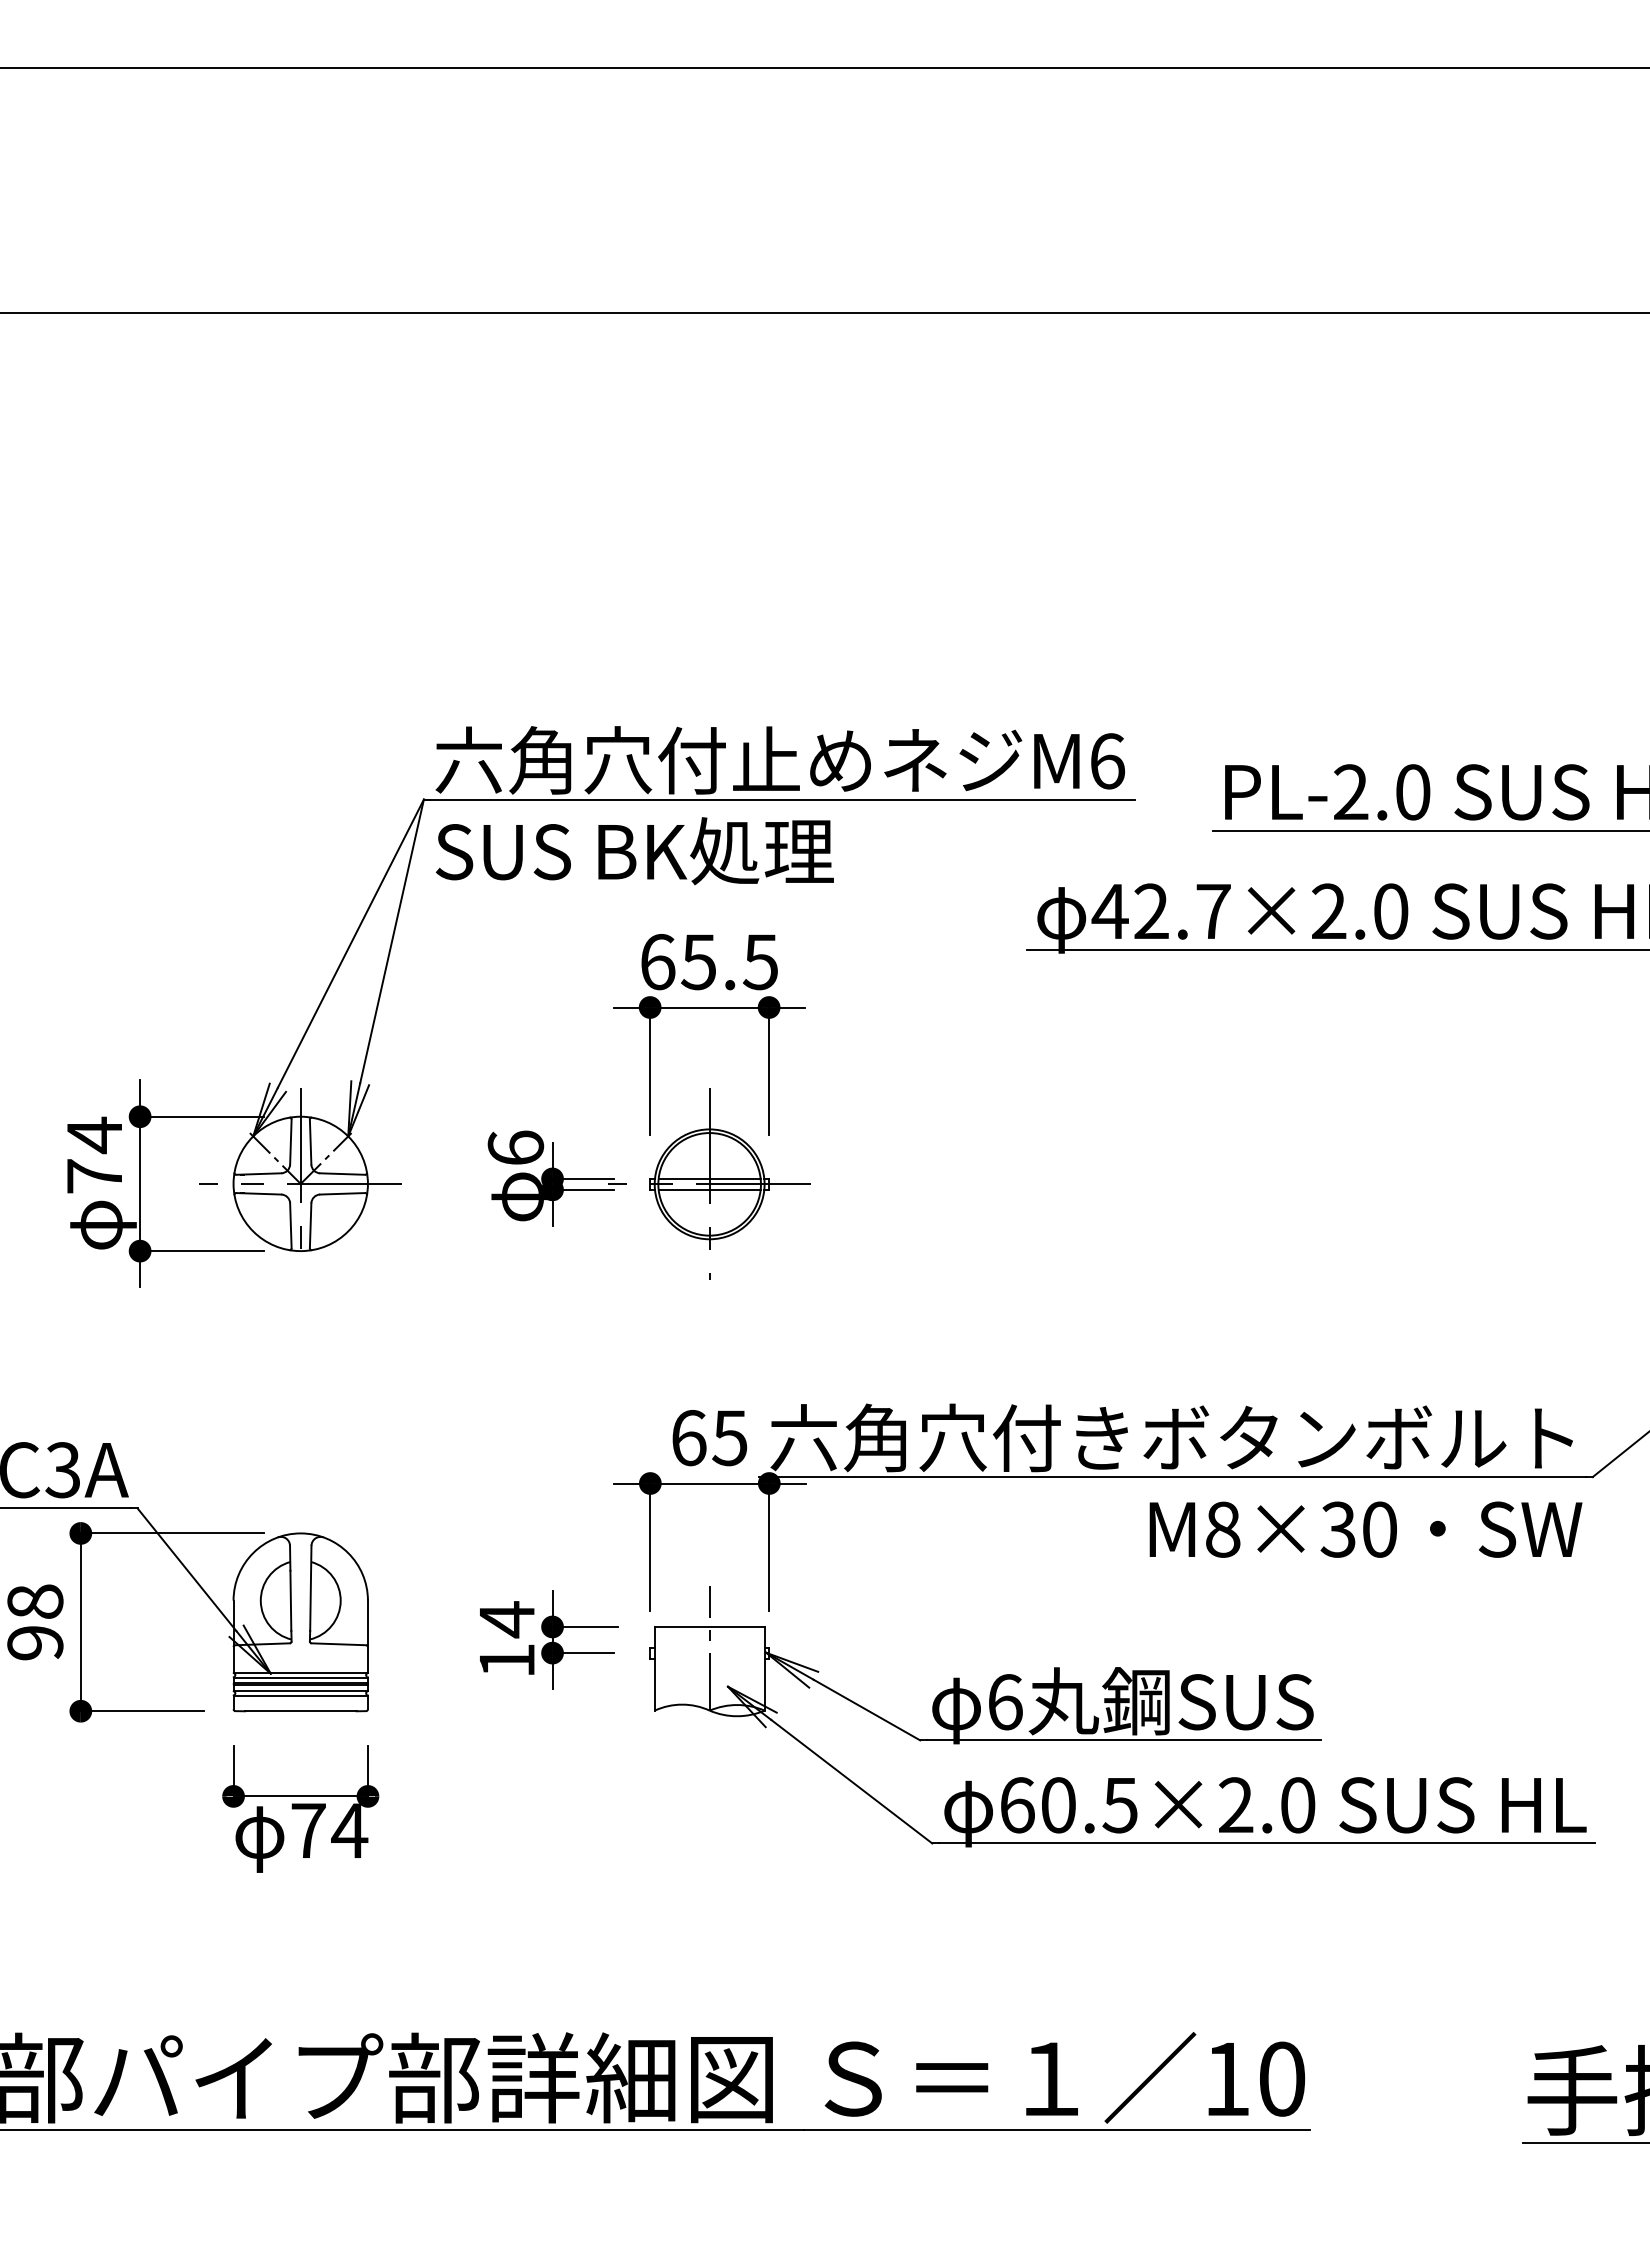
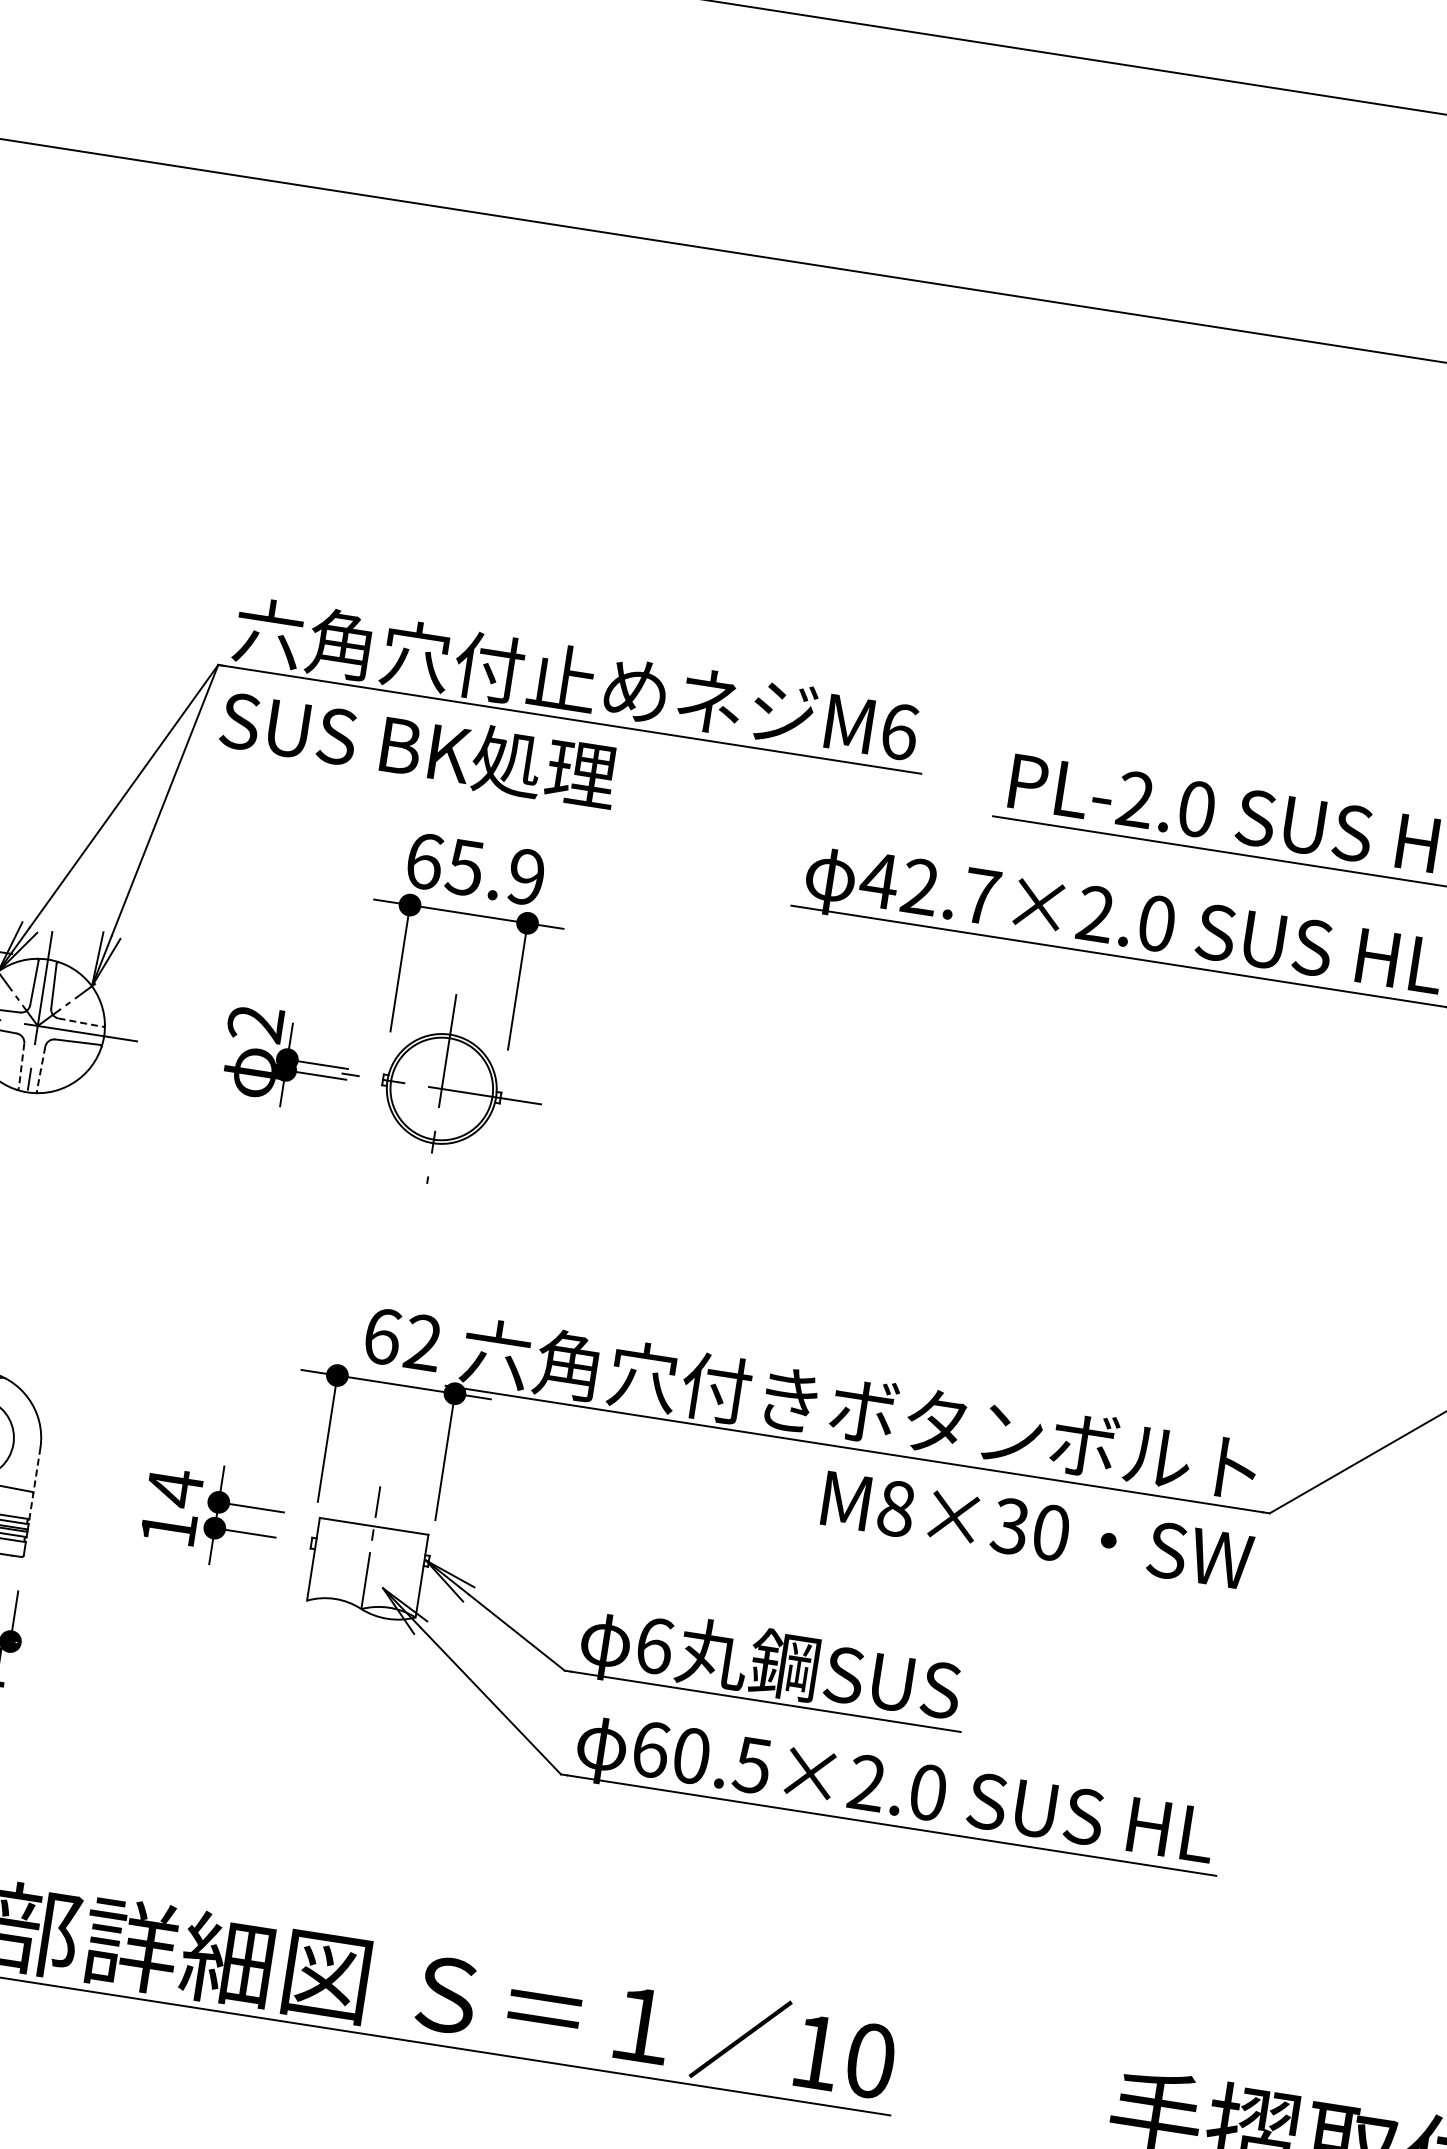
text: (759, 962) -> (524, 877), 65.5 -> 65.9
text: (515, 1147) -> (255, 1022), 6 -> 2
line: (342, 1174) -> (80, 1023), solid -> dashed
line: (709, 1178) -> (442, 1083), removed
line: (709, 1189) -> (440, 1094), removed
line: (290, 1225) -> (21, 1065), solid -> dashed
line: (310, 1225) -> (41, 1068), solid -> dashed
text: (729, 1438) -> (422, 1343), 65 -> 62
line: (367, 1636) -> (34, 1483), solid -> dashed

